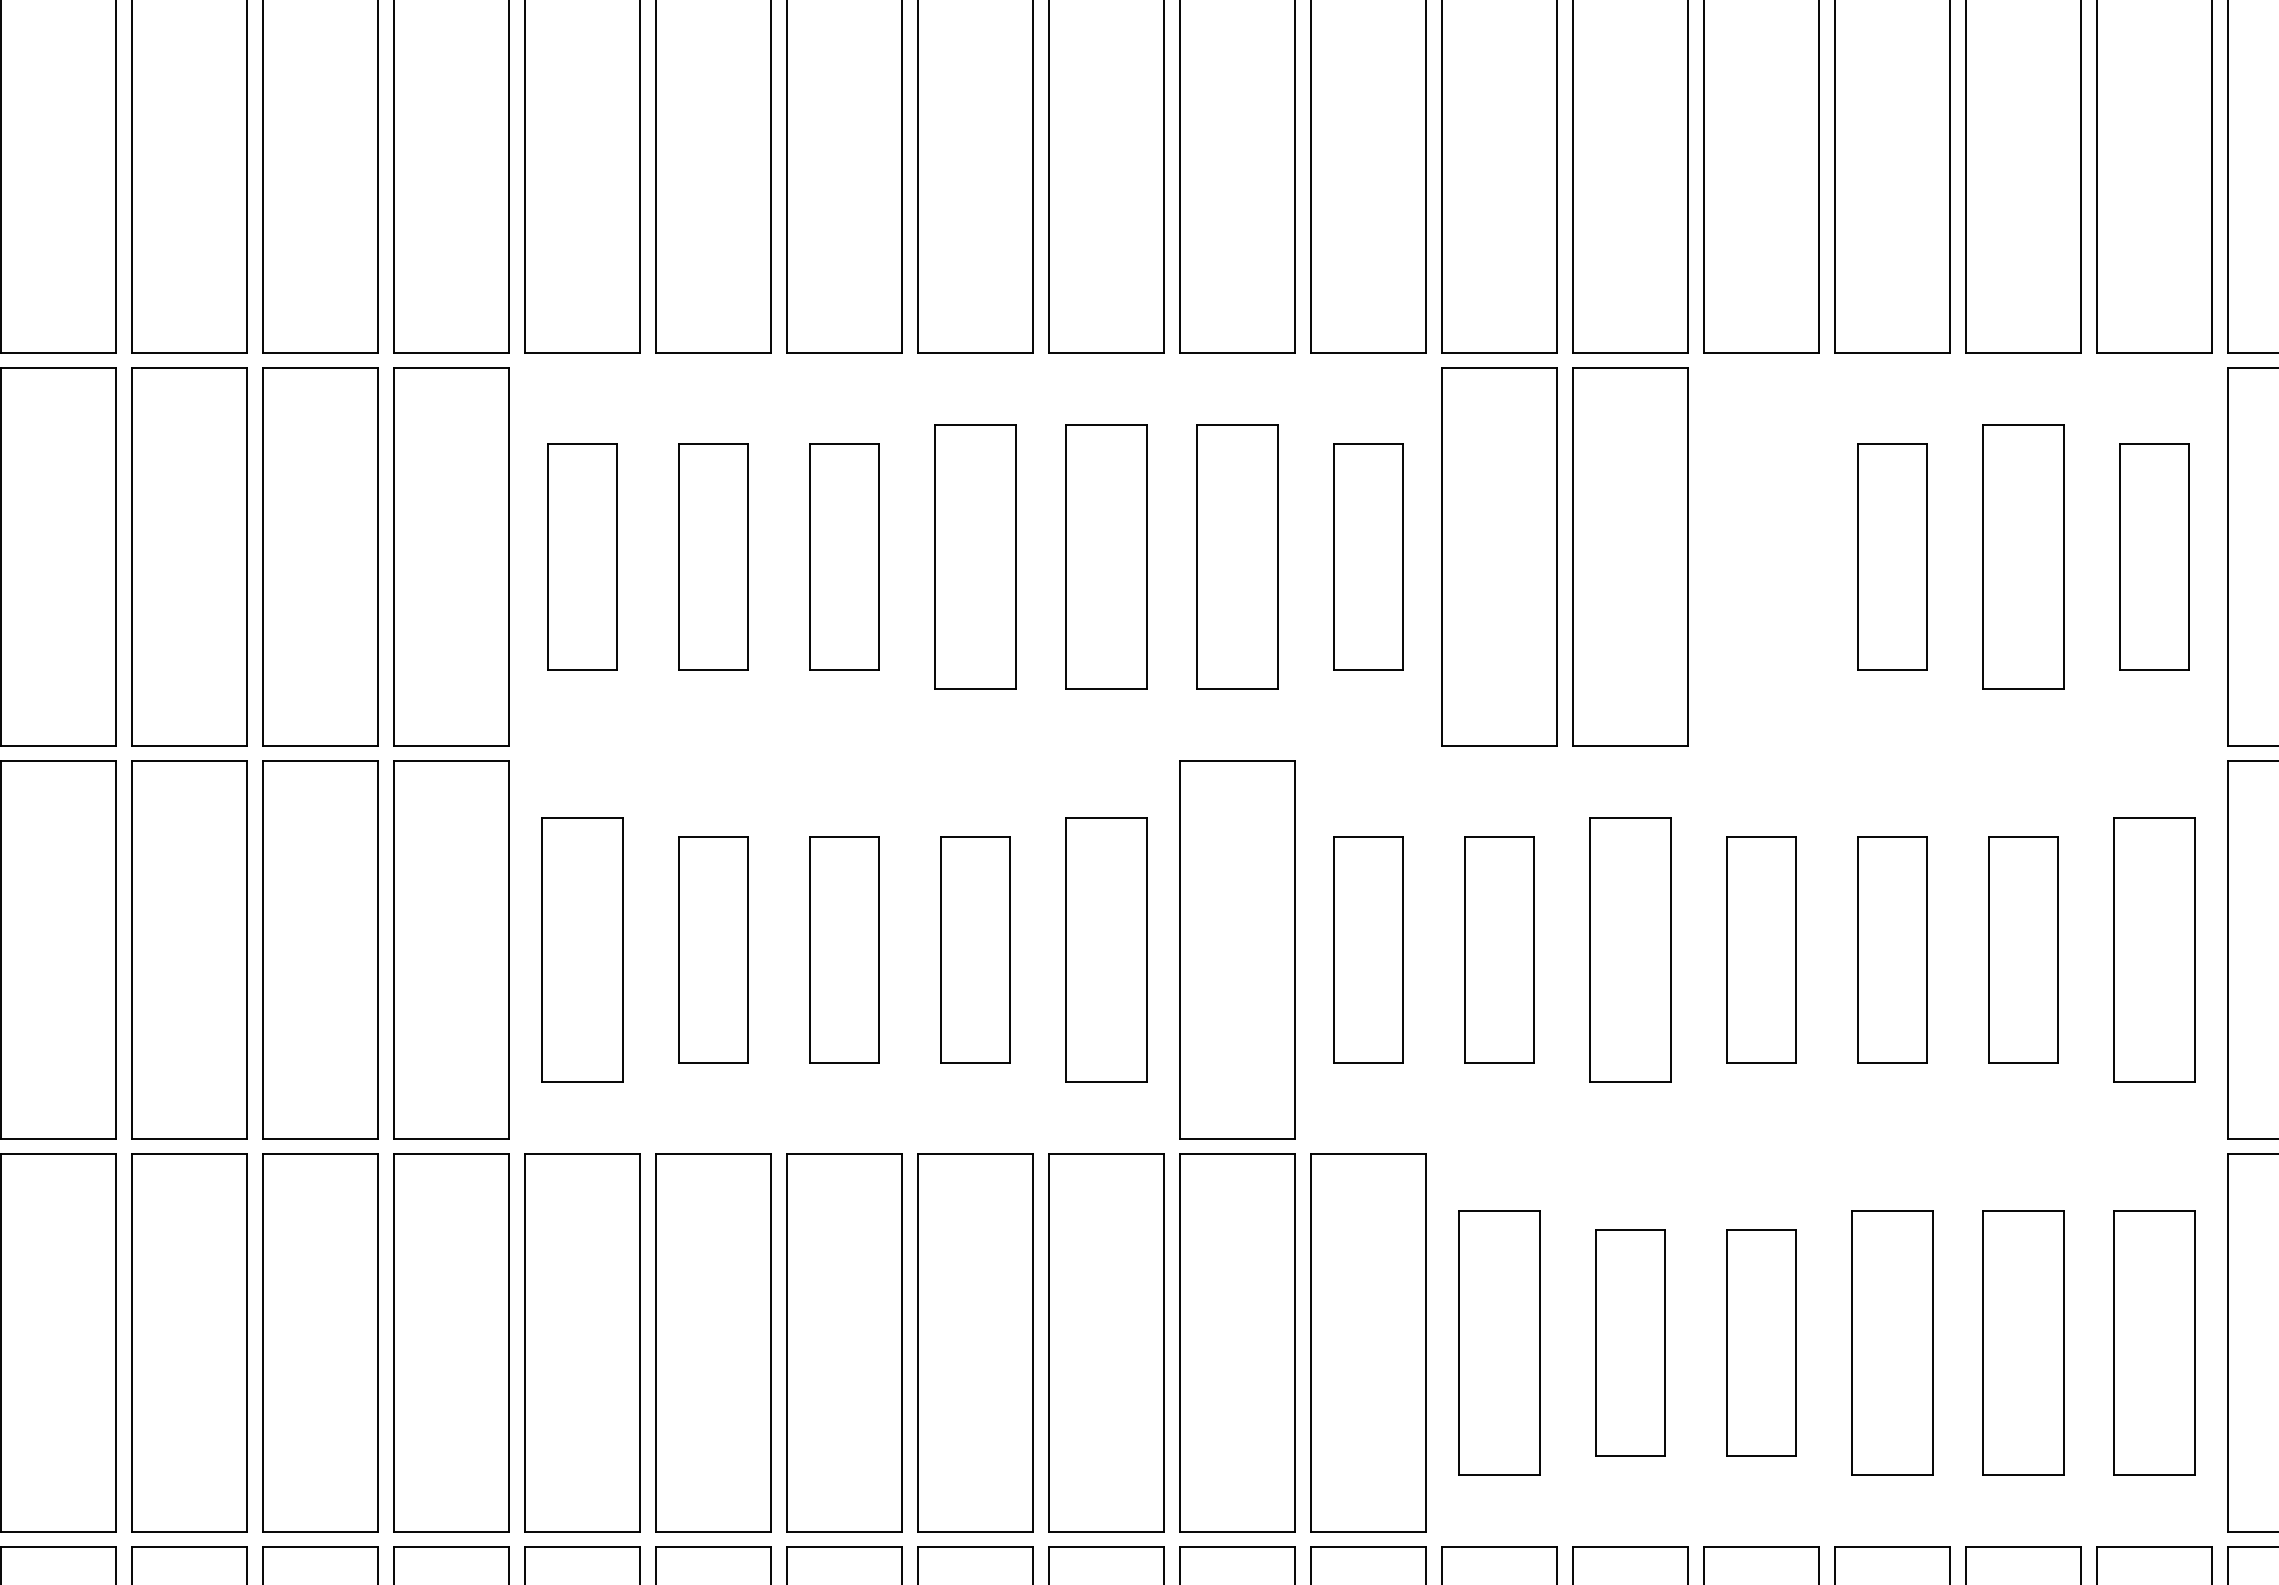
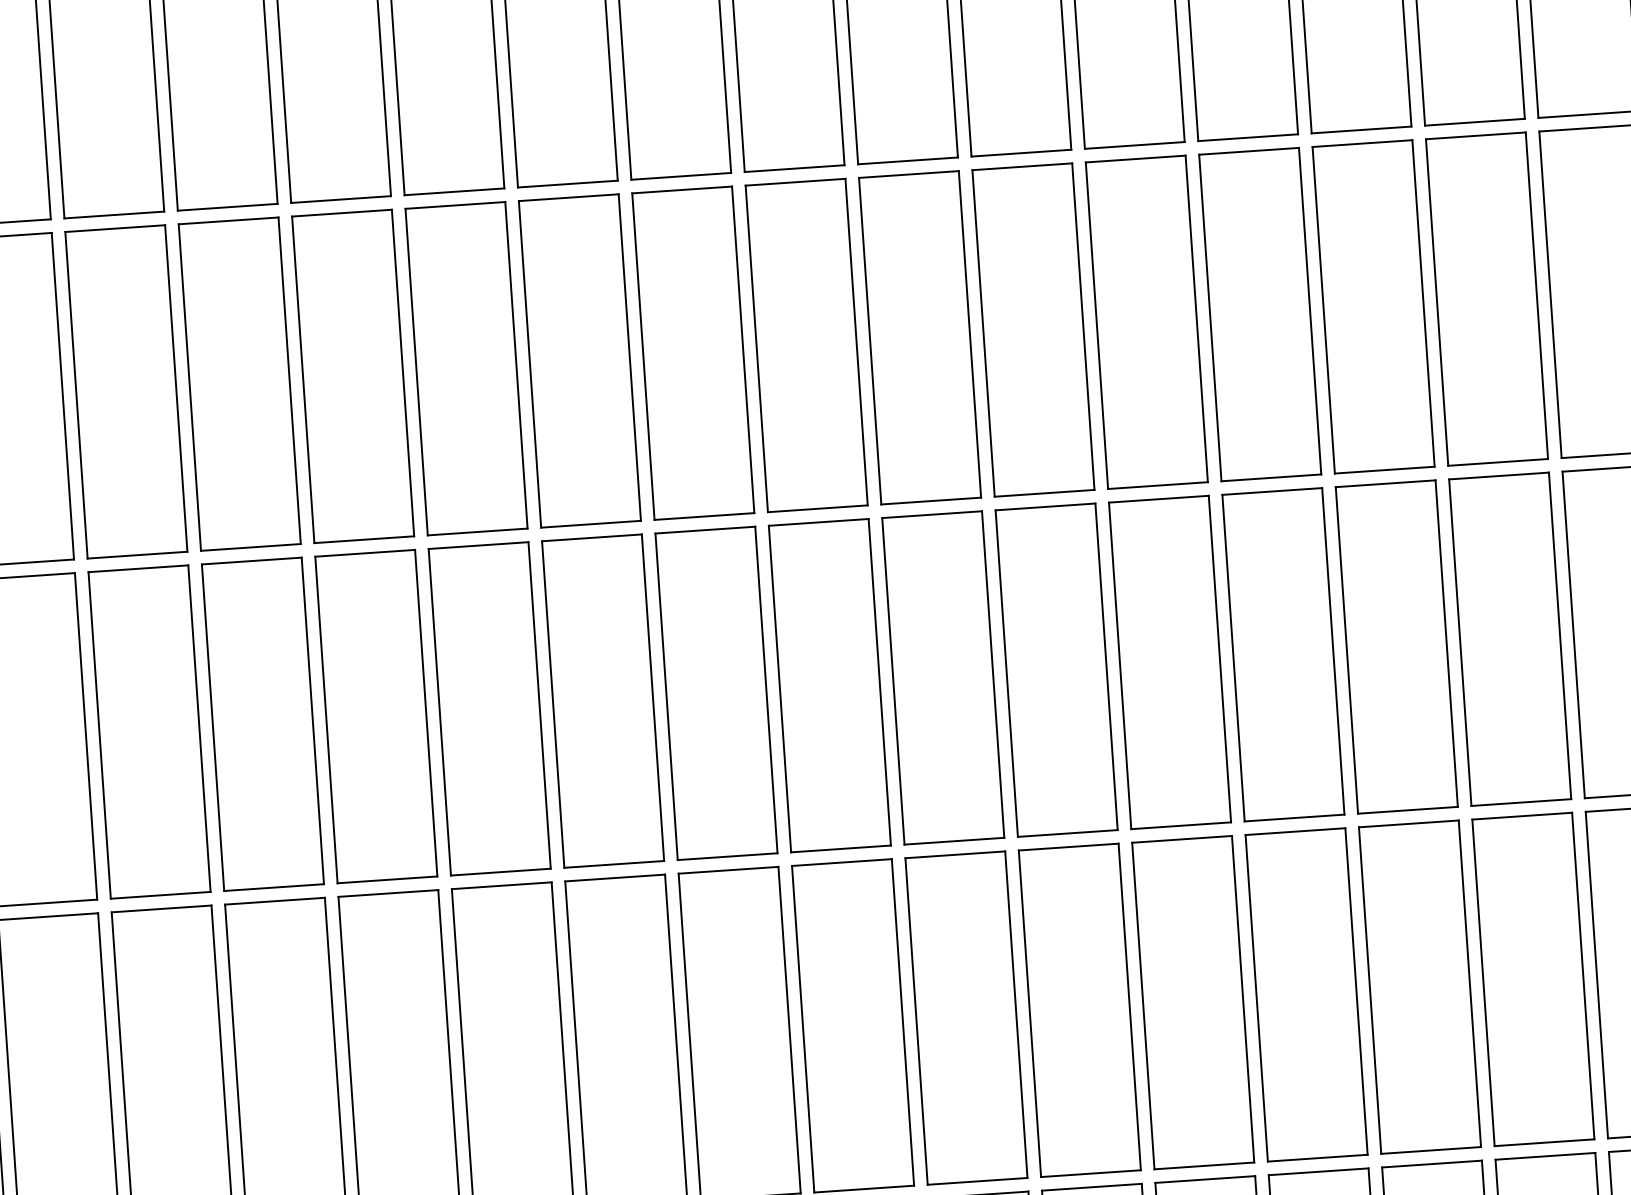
part: (582, 556) -> (126, 391), size x1.67
part: (713, 556) -> (239, 383), size x1.67
part: (844, 556) -> (353, 375), size x1.67
part: (975, 556) -> (466, 368), size x1.43
part: (1106, 556) -> (580, 360), size x1.43
part: (1237, 556) -> (693, 352), size x1.43
part: (1368, 556) -> (806, 345), size x1.67
part: (1761, 556) -> (1146, 321), added
part: (1892, 556) -> (1260, 314), size x1.67
part: (2023, 556) -> (1373, 306), size x1.43
part: (2154, 556) -> (1487, 298), size x1.67
part: (582, 949) -> (149, 731), size x1.43
part: (713, 949) -> (263, 723), size x1.67
part: (844, 949) -> (376, 716), size x1.67
part: (975, 949) -> (489, 708), size x1.67
part: (1106, 949) -> (603, 700), size x1.43
part: (1368, 949) -> (830, 685), size x1.67
part: (1499, 949) -> (943, 677), size x1.67
part: (1630, 949) -> (1056, 669), size x1.43
part: (1761, 949) -> (1170, 662), size x1.67
part: (1892, 949) -> (1283, 654), size x1.67
part: (2023, 949) -> (1396, 646), size x1.67
part: (2154, 949) -> (1510, 638), size x1.43
part: (1499, 1342) -> (966, 1017), size x1.43
part: (1630, 1342) -> (1079, 1009), size x1.67
part: (1761, 1342) -> (1193, 1002), size x1.67
part: (1892, 1342) -> (1306, 994), size x1.43
part: (2023, 1342) -> (1420, 986), size x1.43
part: (2154, 1342) -> (1533, 979), size x1.43

